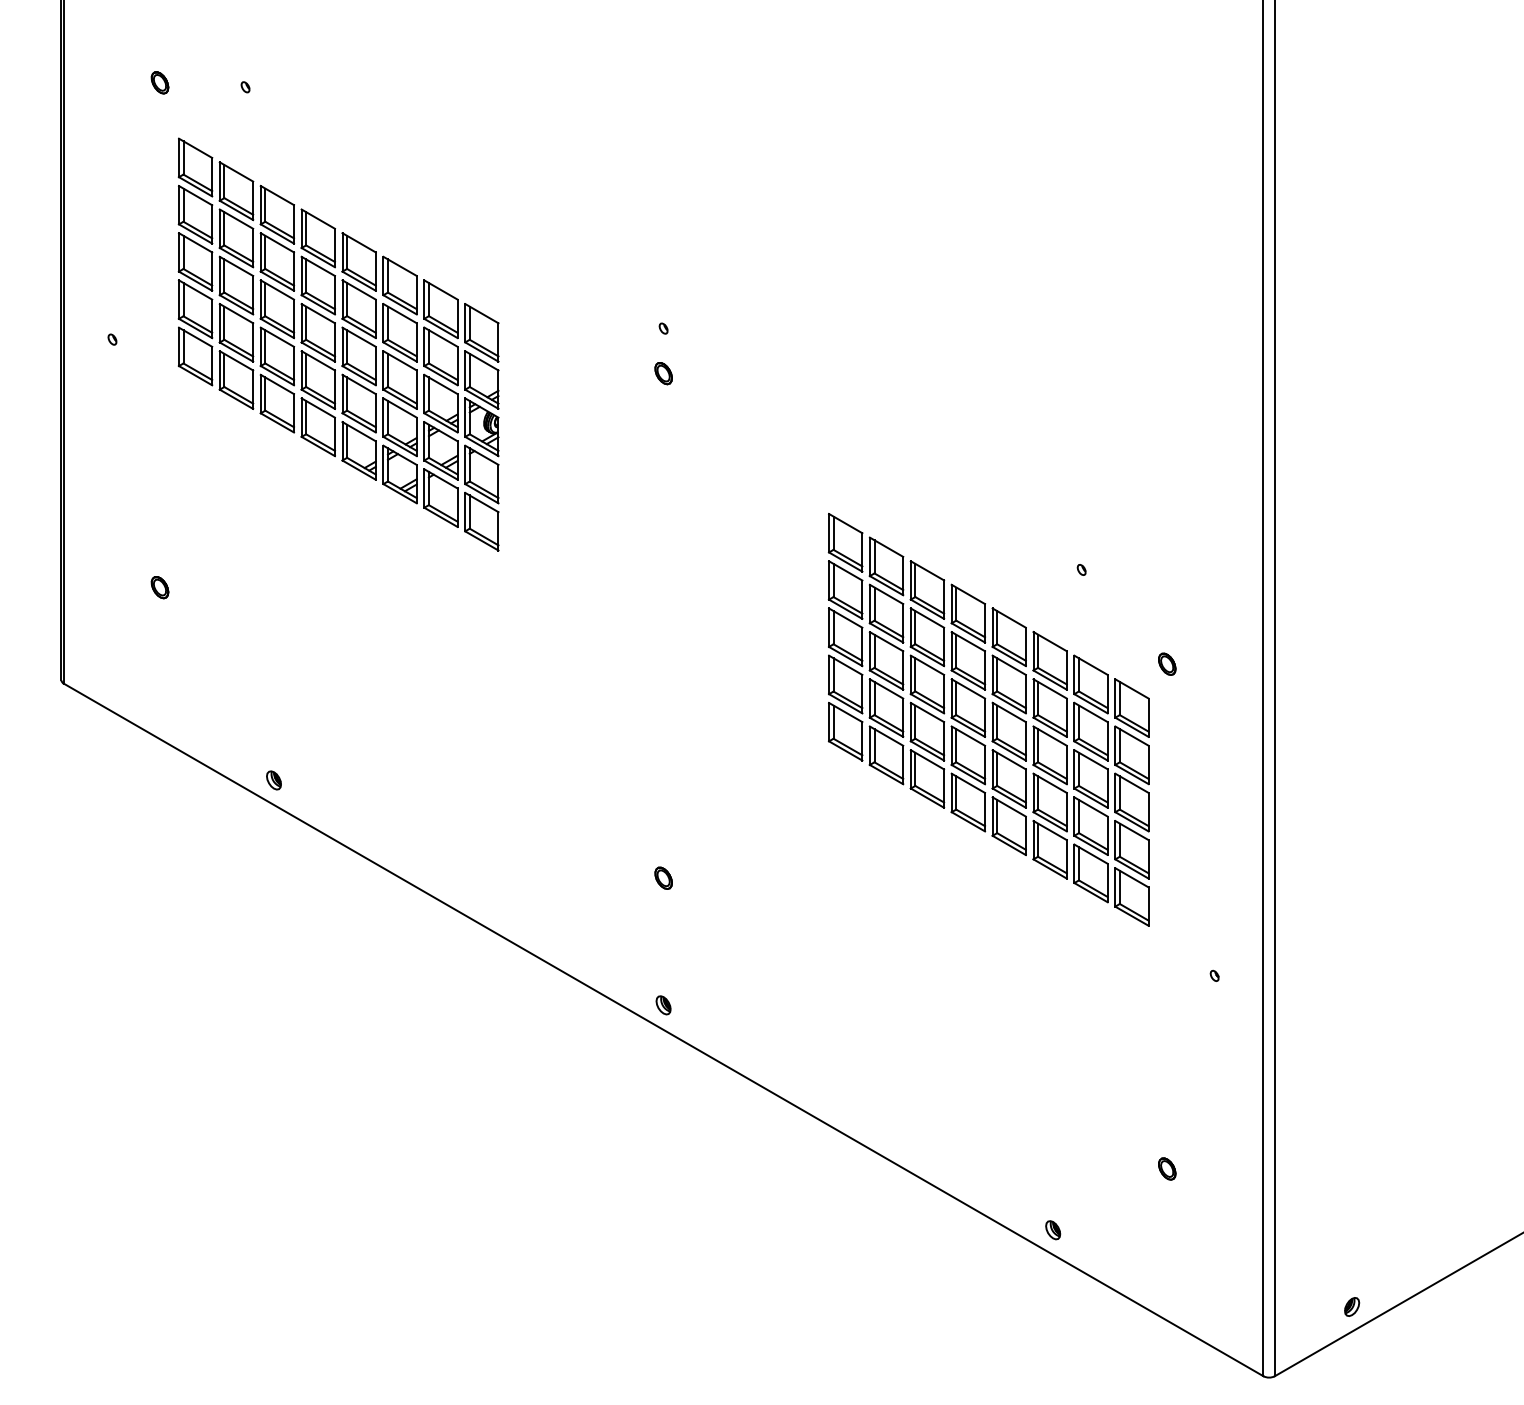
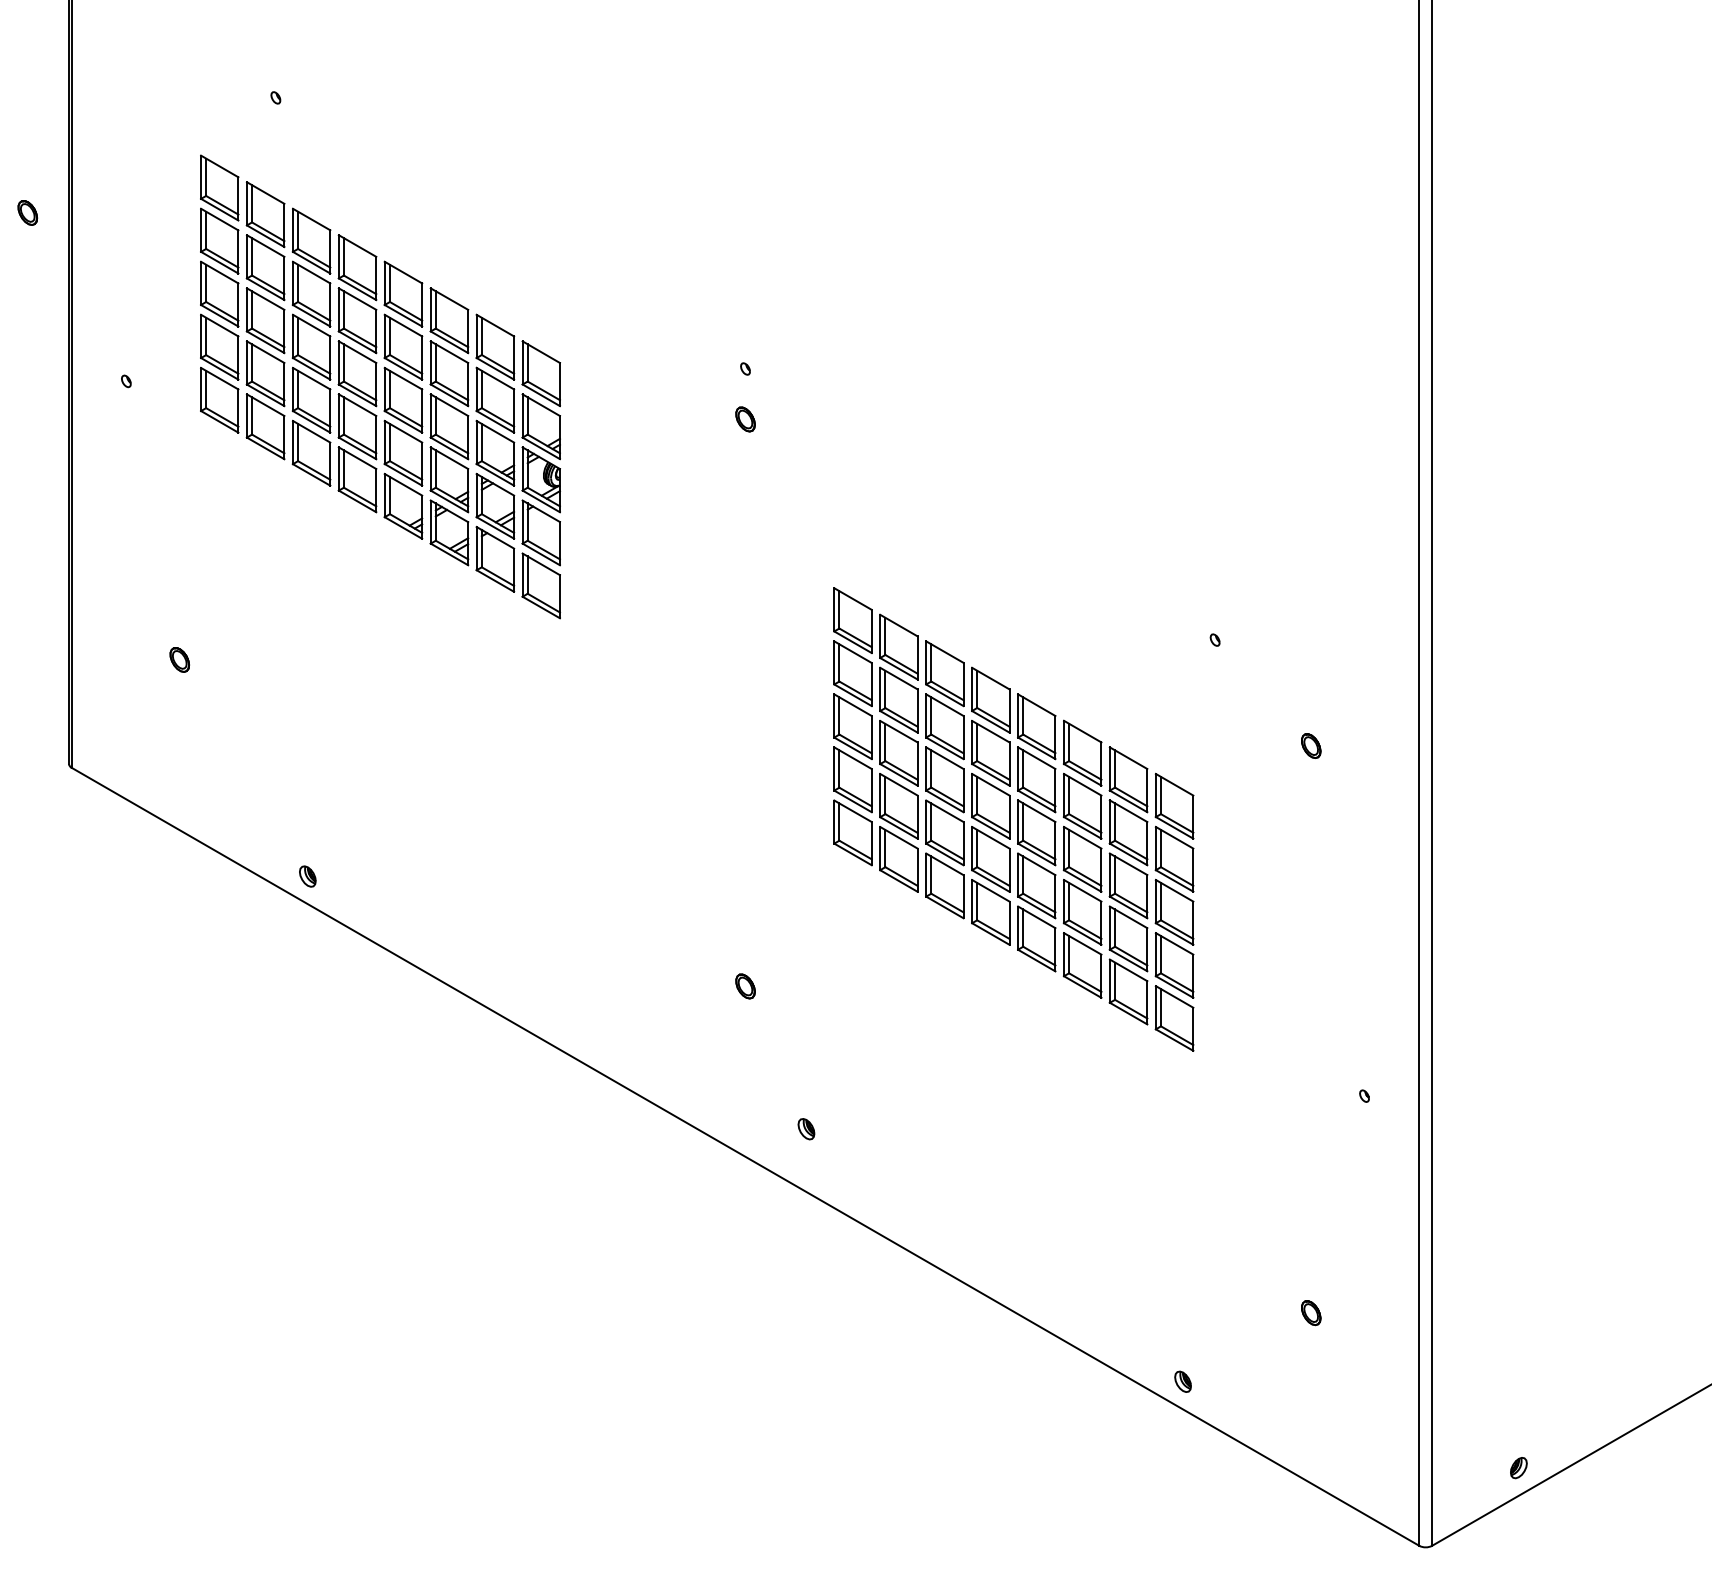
part: (159, 82) -> (27, 212), moved
part: (988, 719) -> (1013, 819), moved
part: (663, 1005) -> (806, 1129), moved

